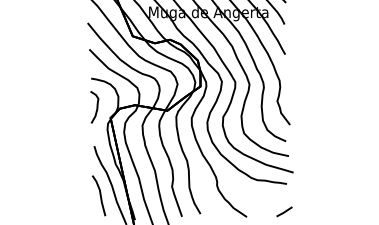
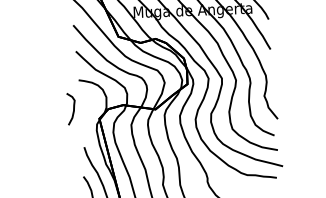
curve: (96, 107) -> (73, 109), moved

